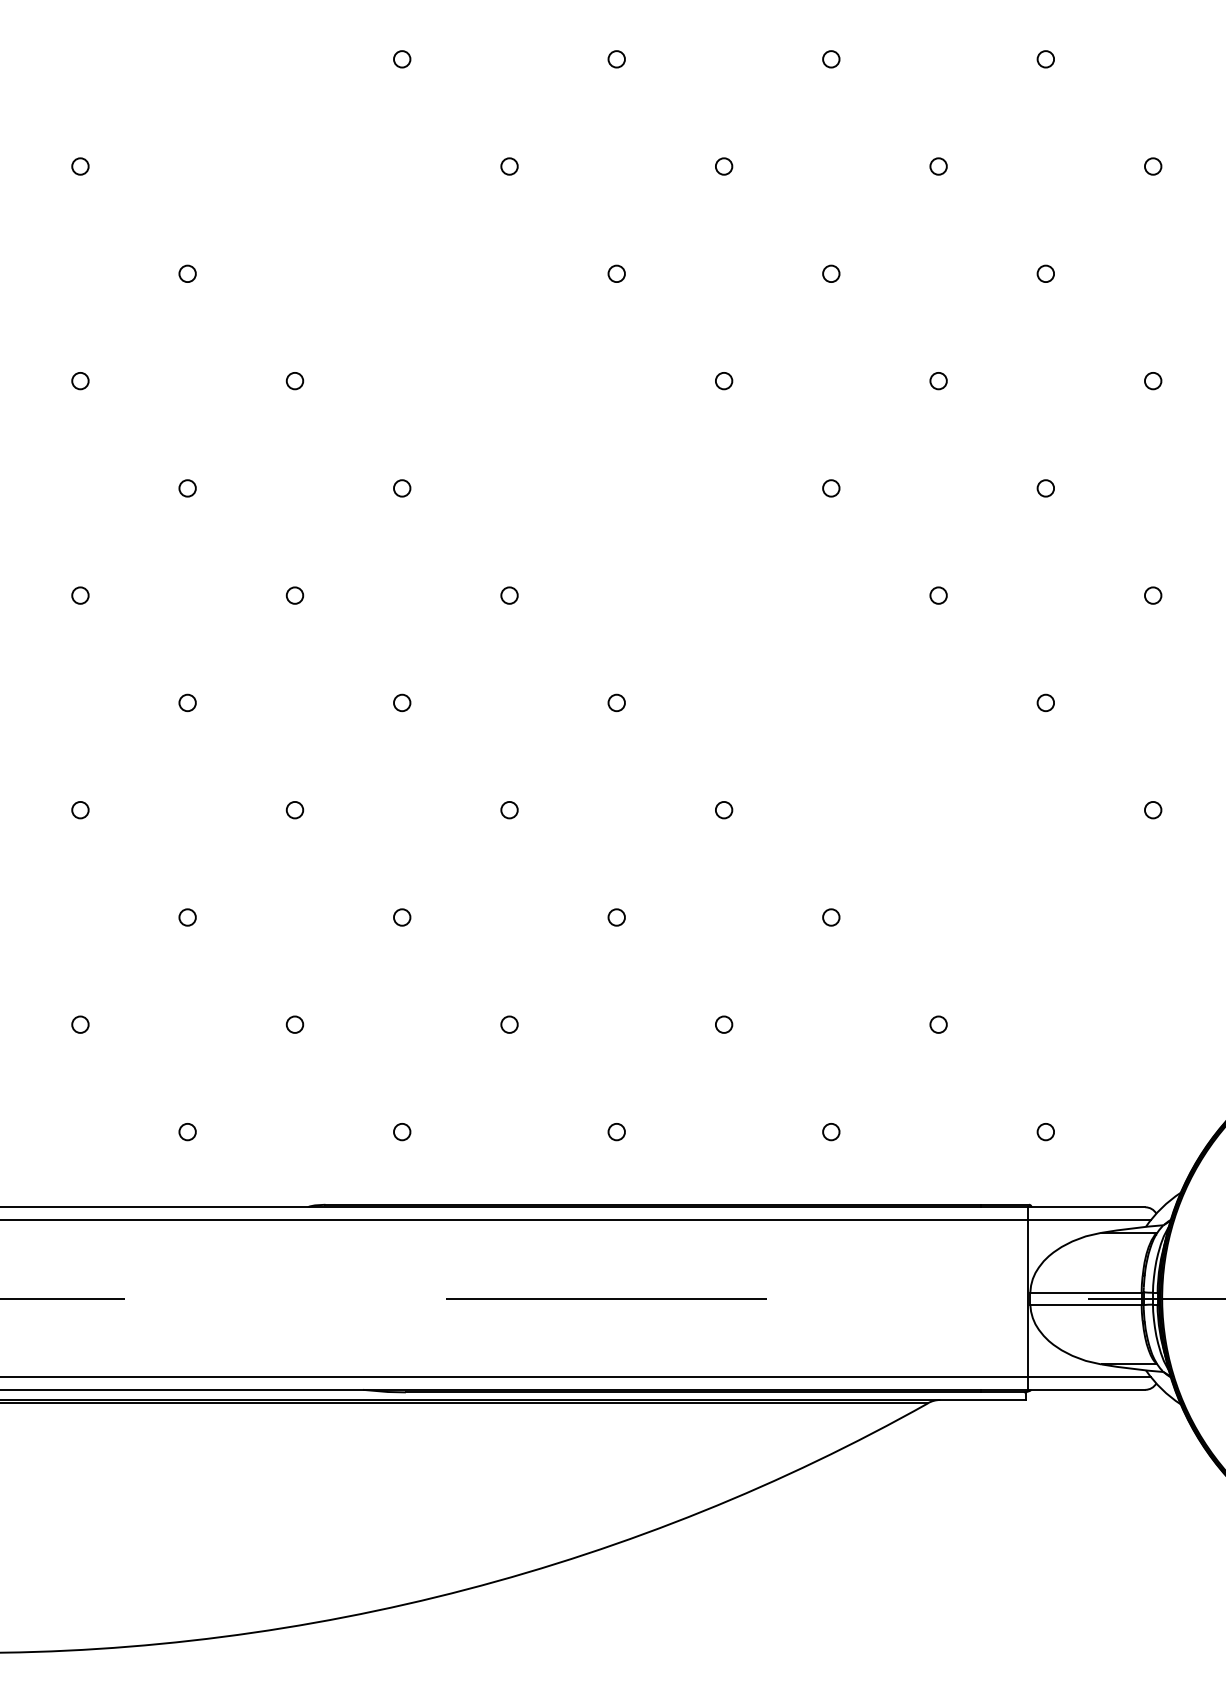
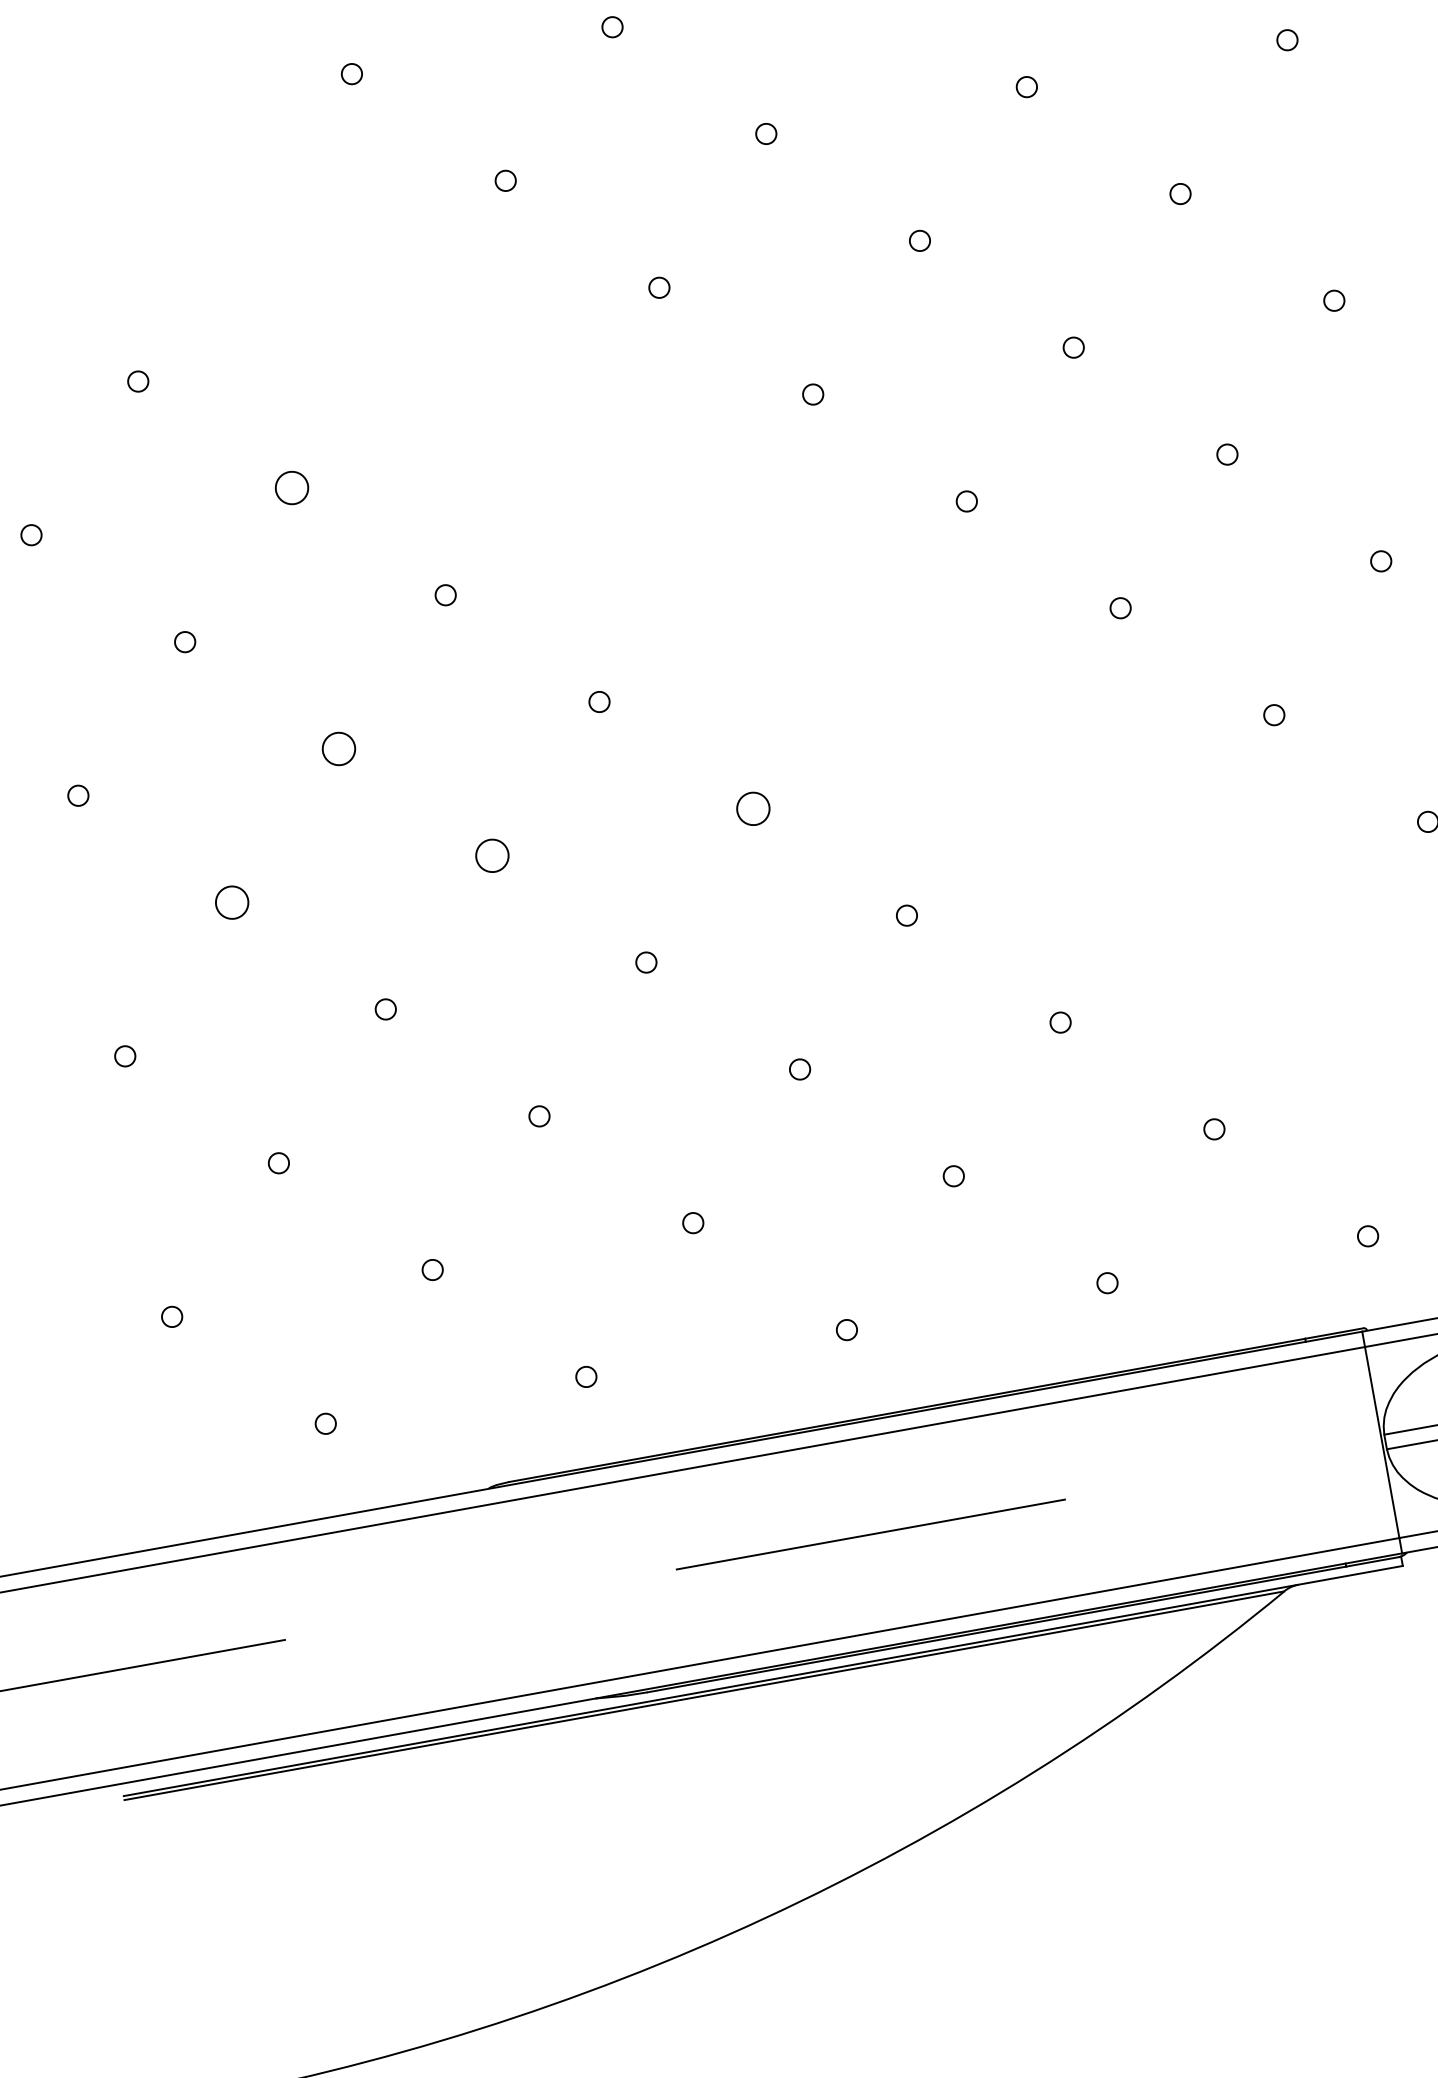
circle: (294, 381) -> (291, 488), size x1.6
circle: (294, 595) -> (338, 748), size x1.6
circle: (187, 702) -> (231, 902), size x1.6
circle: (402, 702) -> (492, 855), size x1.6
circle: (616, 702) -> (752, 808), size x1.6

